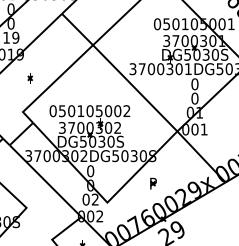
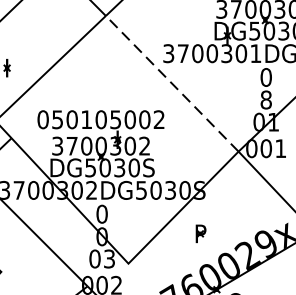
line: (134, 87) -> (171, 82), solid -> dashed
text: (194, 98) -> (265, 99), 0 -> 8
text: (95, 199) -> (109, 258), 02 -> 03

